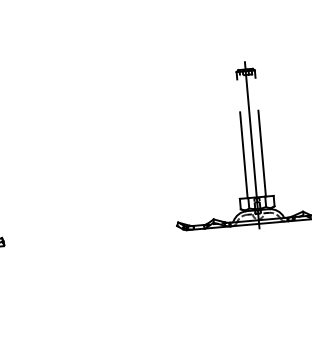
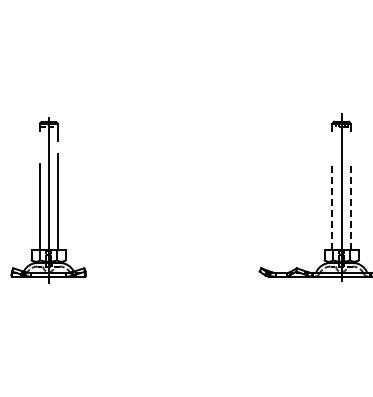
line: (261, 153) -> (350, 206), solid -> dashed
line: (243, 154) -> (332, 206), solid -> dashed

